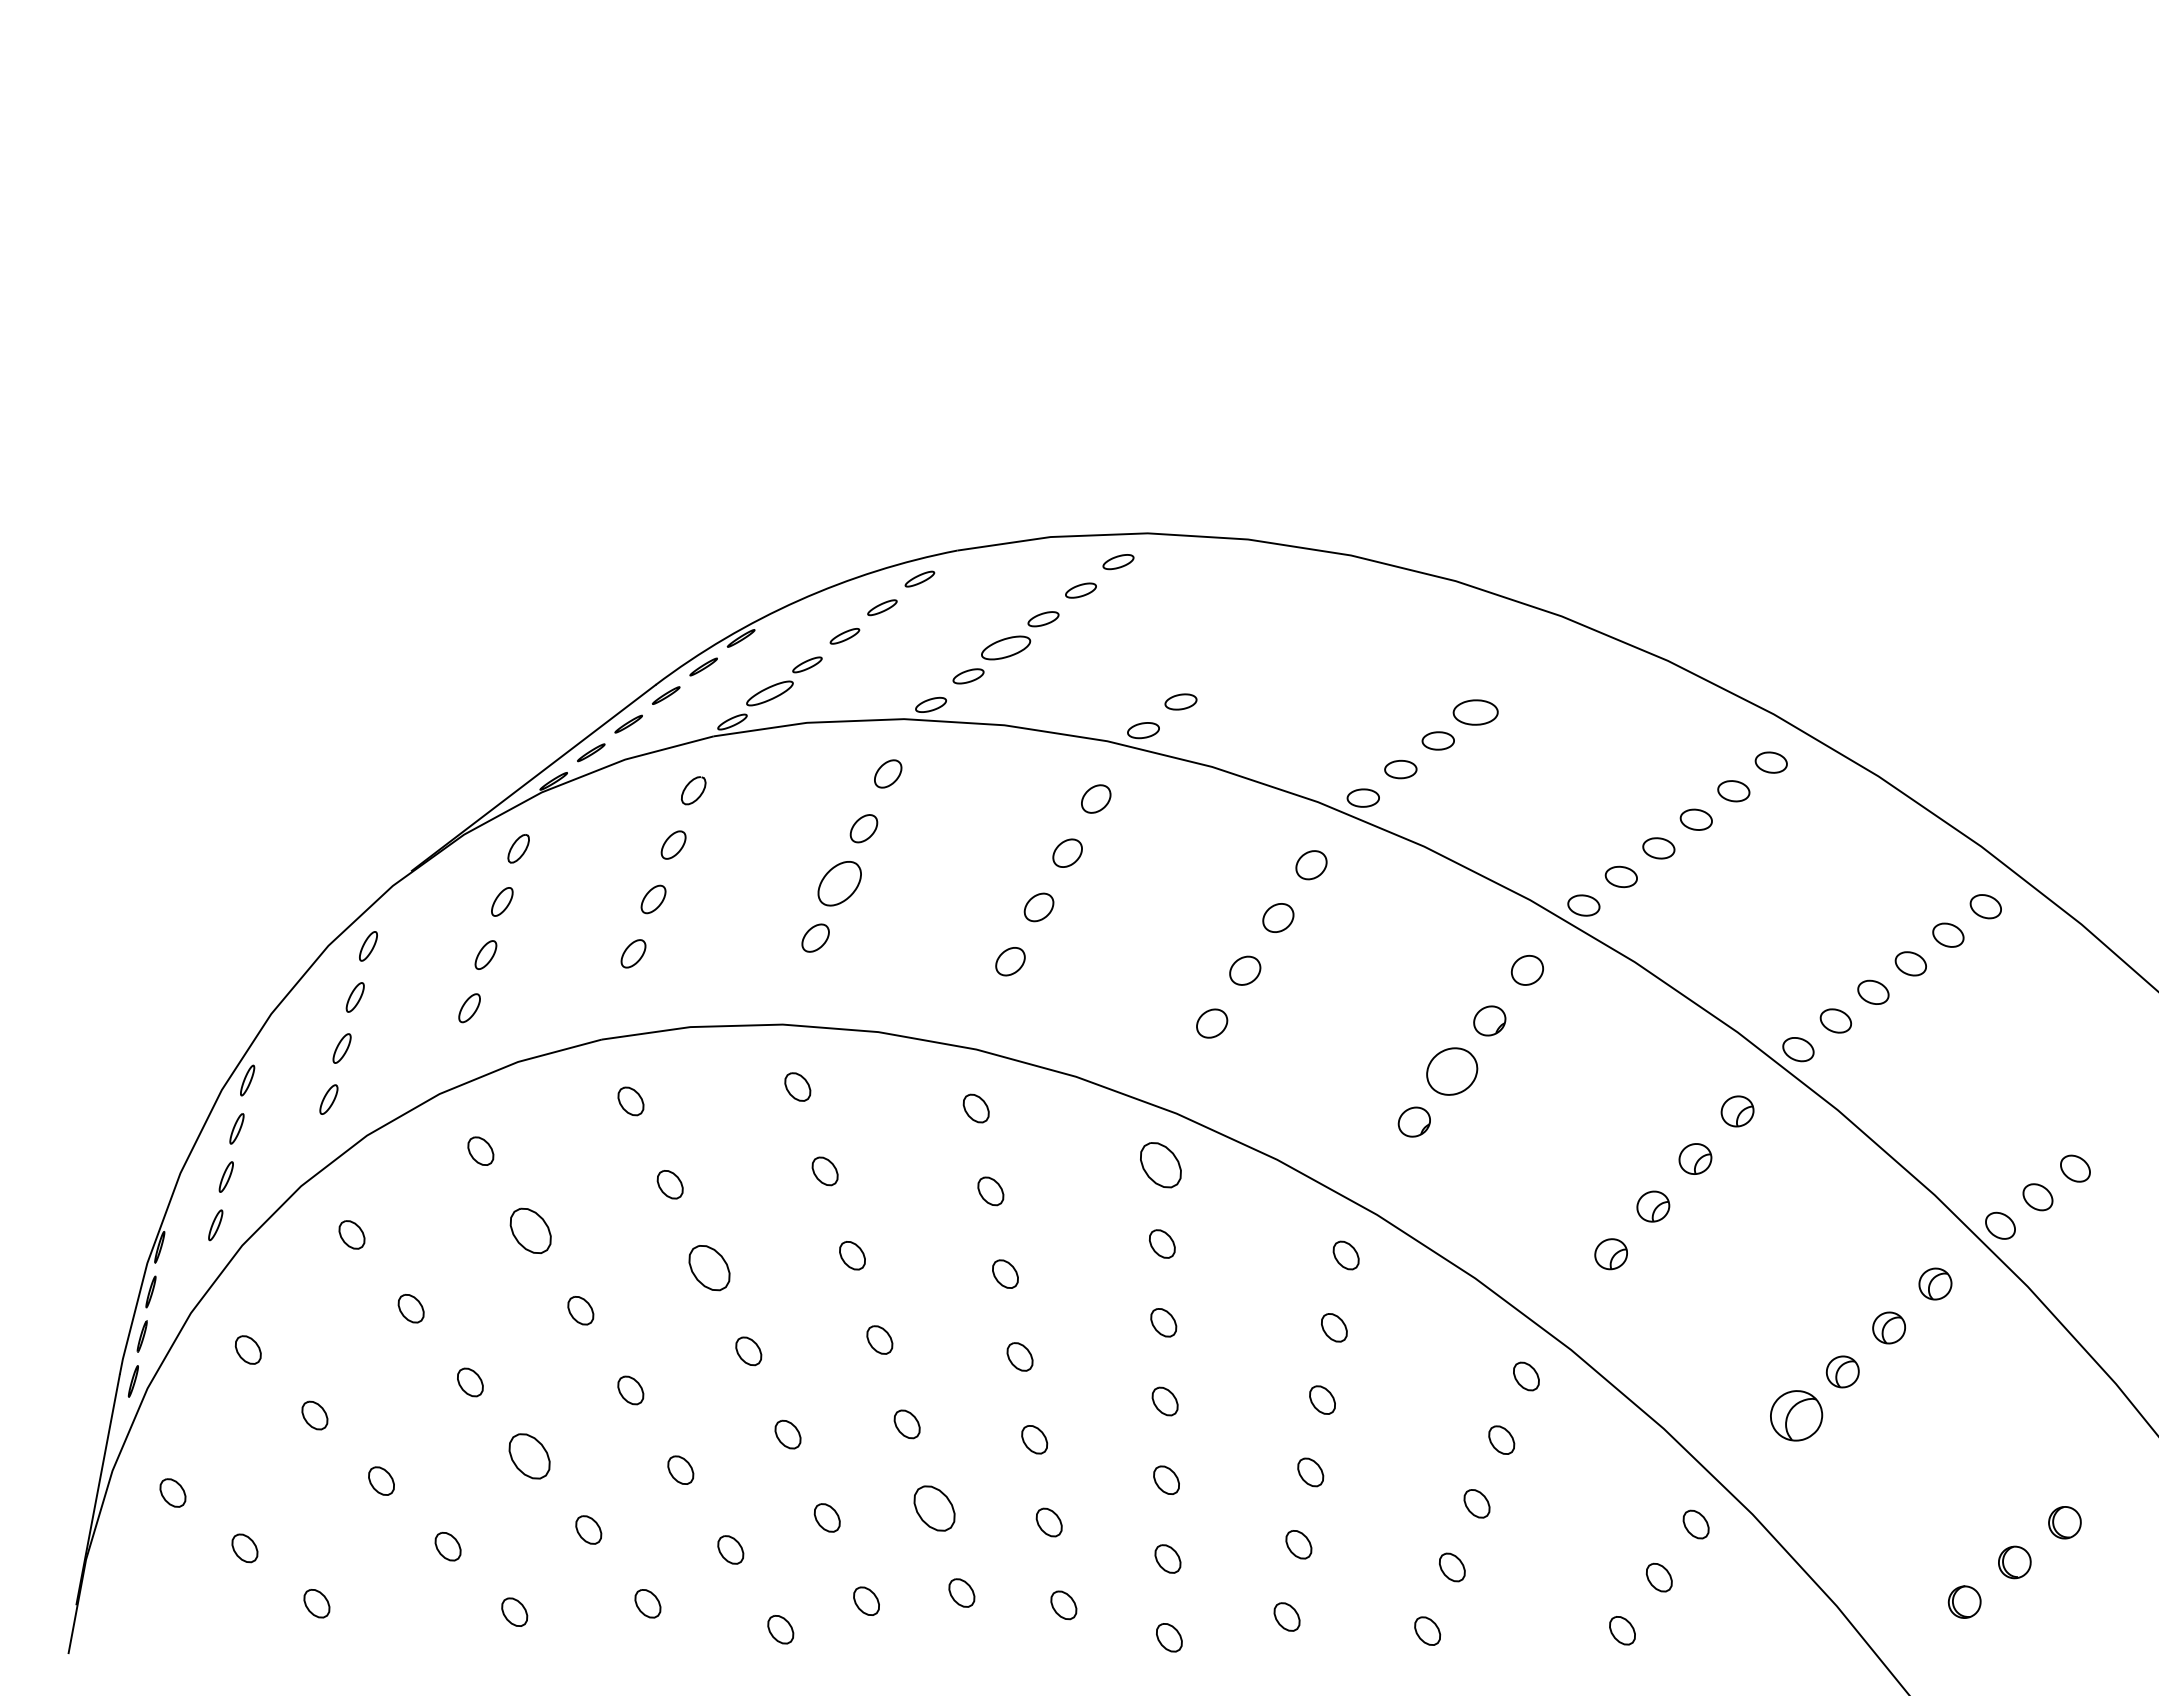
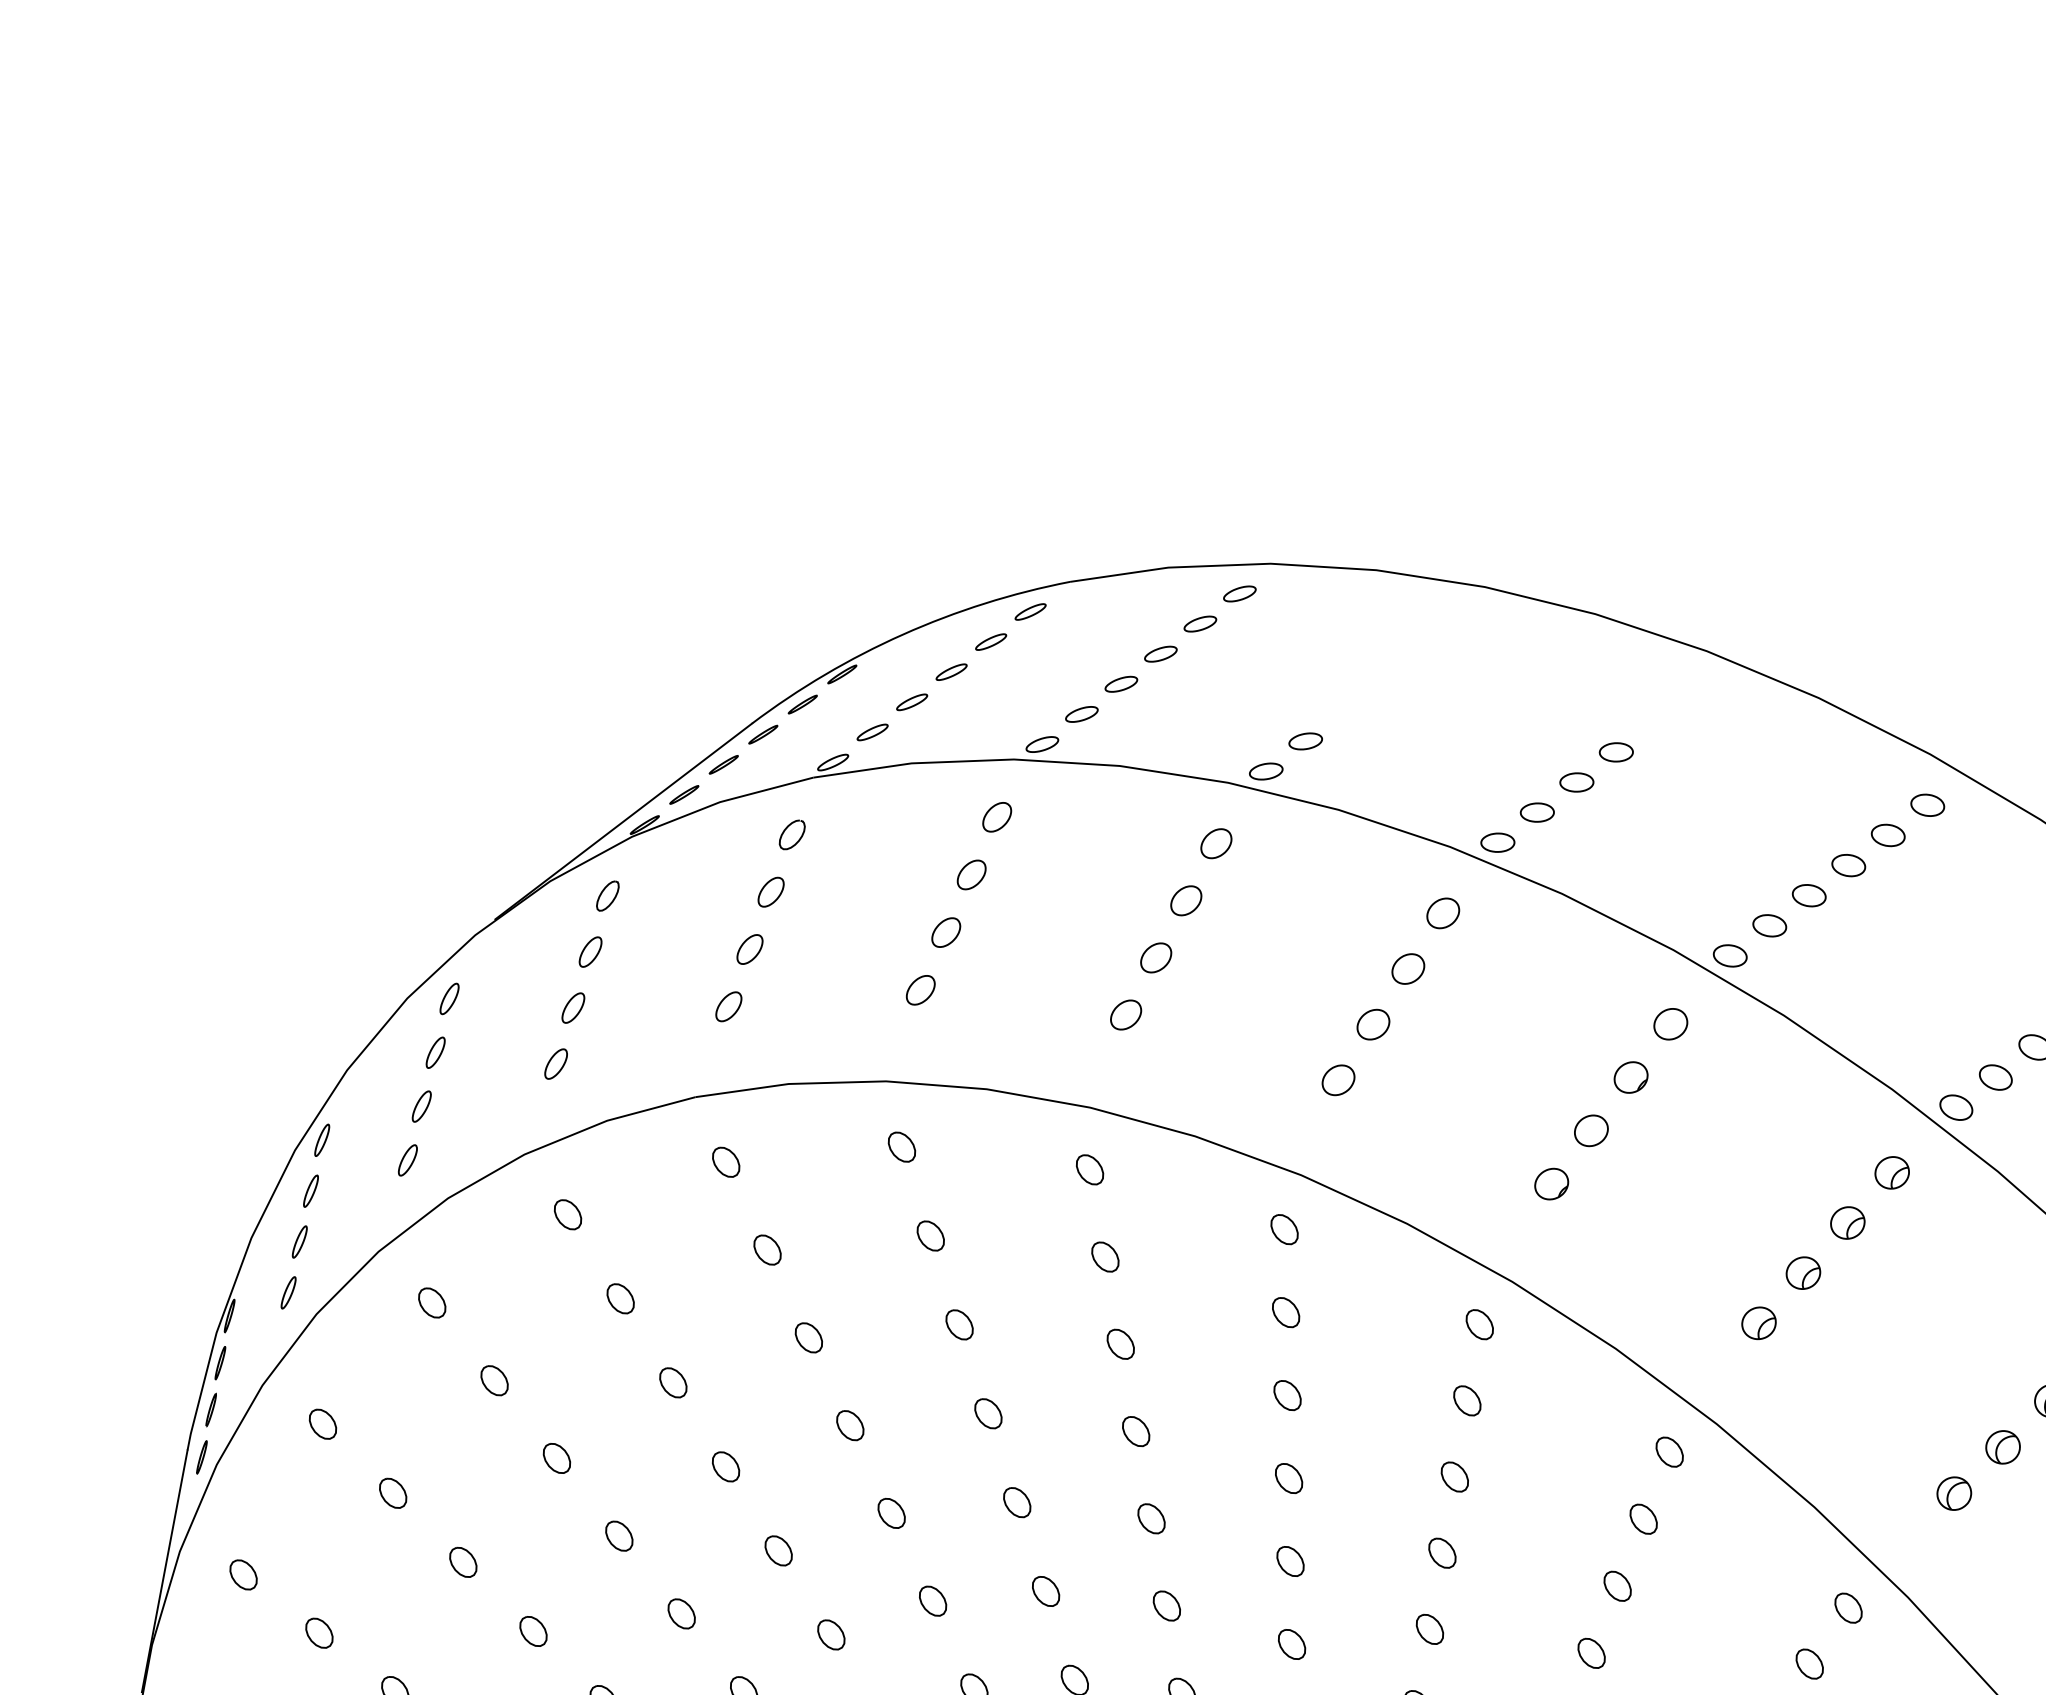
part: (1005, 647) -> (1120, 684), size x0.62
part: (769, 693) -> (872, 732), size x0.62
part: (1475, 711) -> (1616, 751), size x0.71
part: (839, 882) -> (945, 931), size x0.62
part: (1451, 1071) -> (1590, 1130), size x0.62
part: (1160, 1165) -> (1284, 1229), size x0.62
part: (530, 1230) -> (620, 1298), size x0.62
part: (709, 1267) -> (808, 1337), size x0.62
part: (1796, 1415) -> (1954, 1493), size x0.62
part: (529, 1455) -> (619, 1535), size x0.62
part: (934, 1508) -> (1046, 1591), size x0.62

